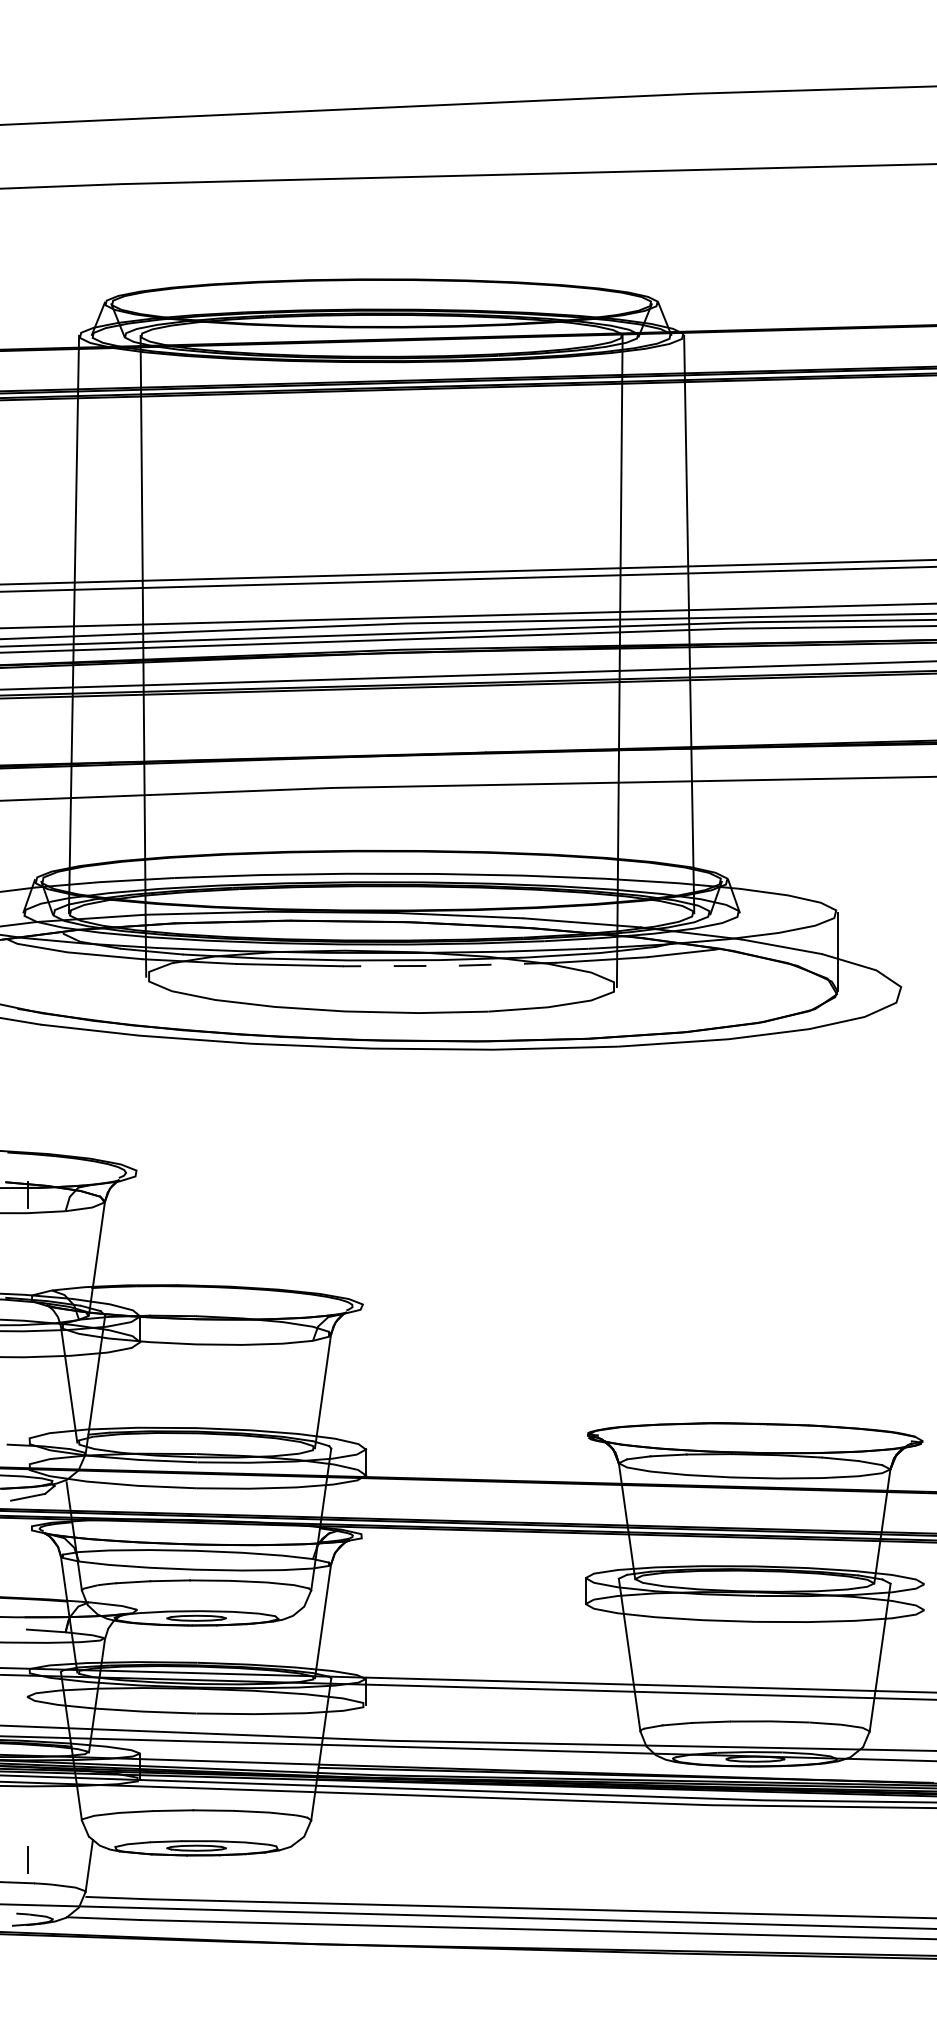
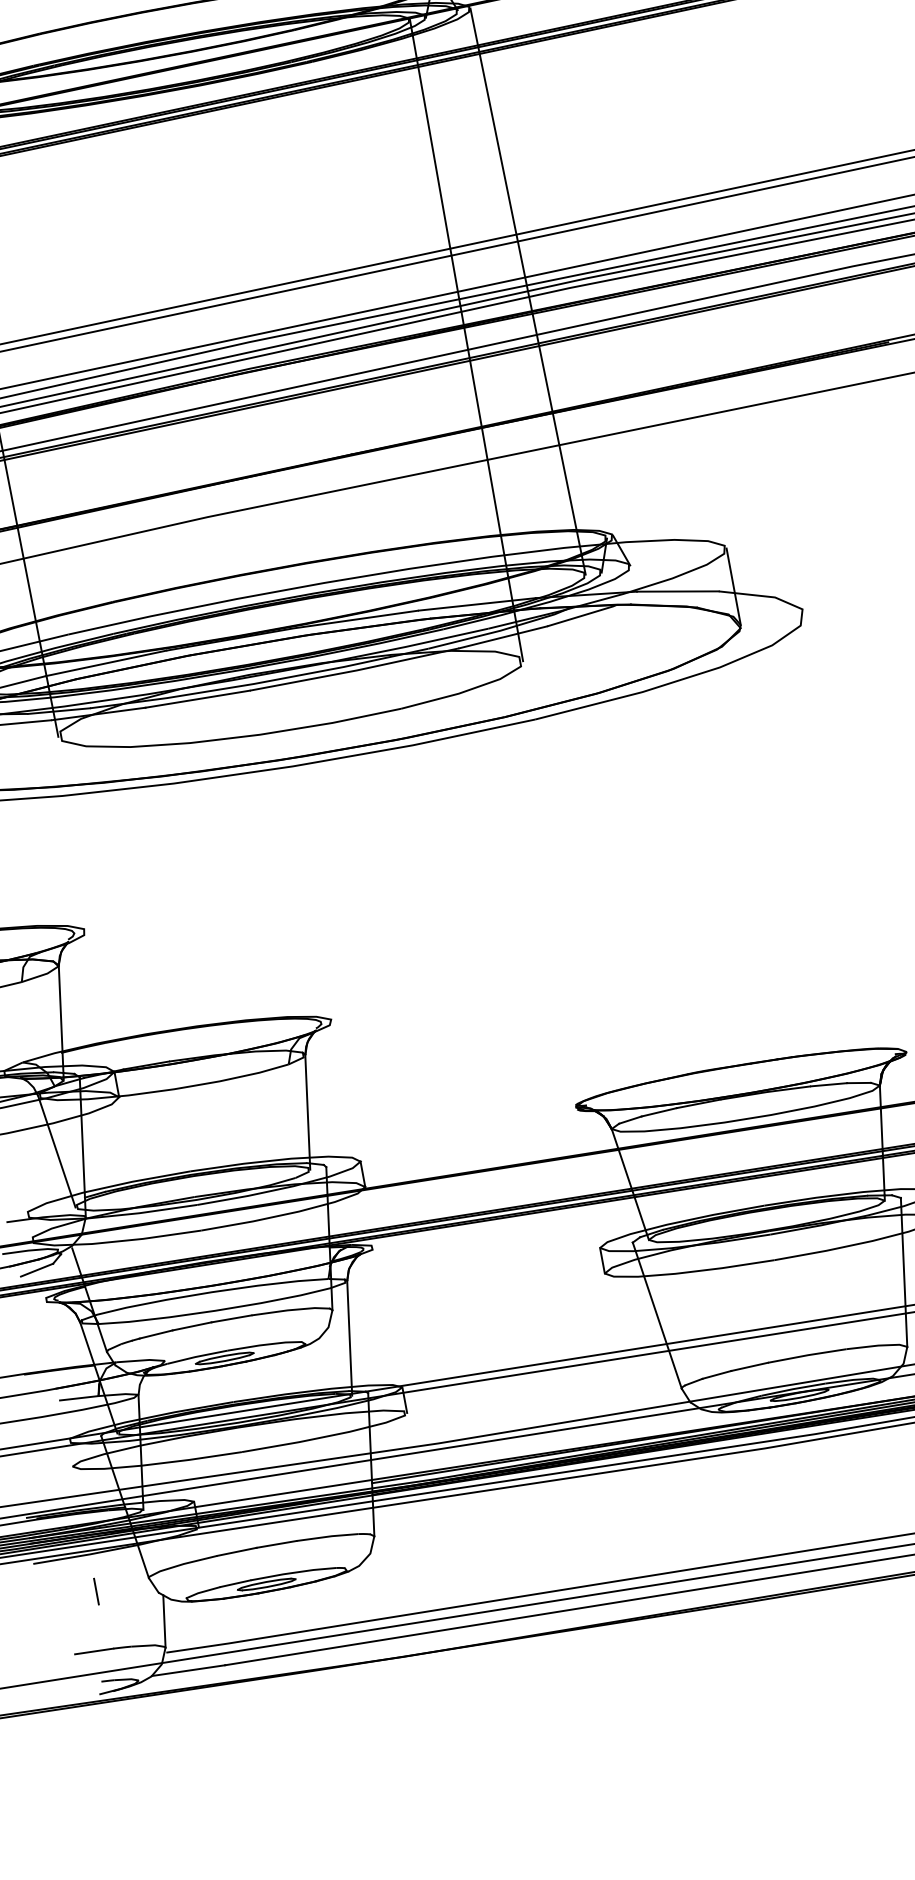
line: (450, 965) -> (355, 670), dashed -> solid
line: (27, 1859) -> (95, 1591), moved

